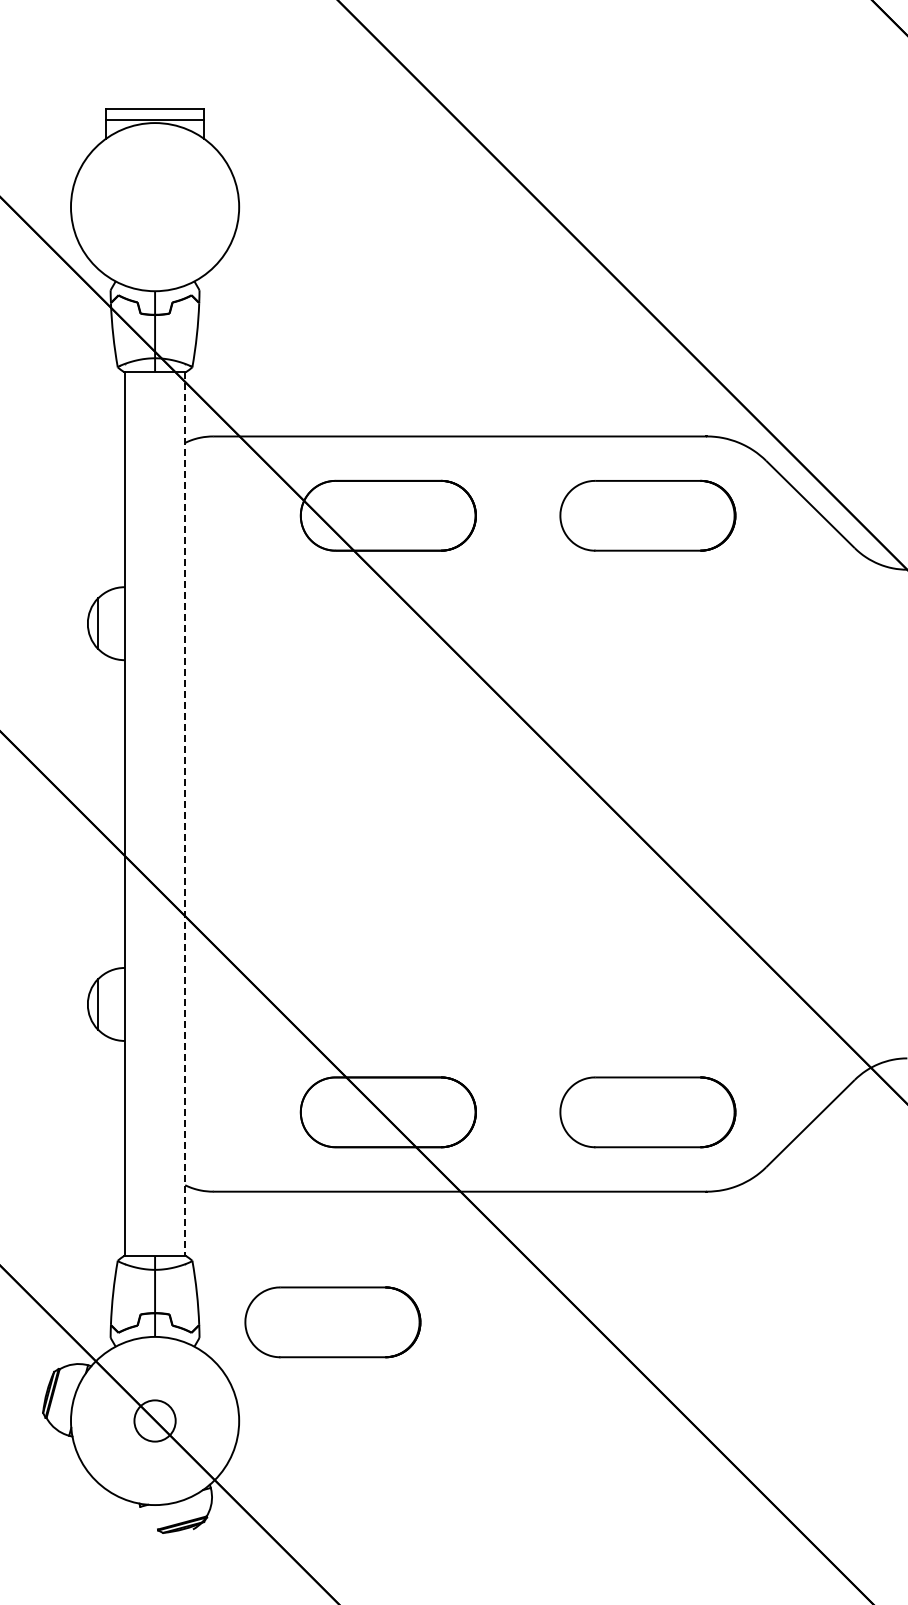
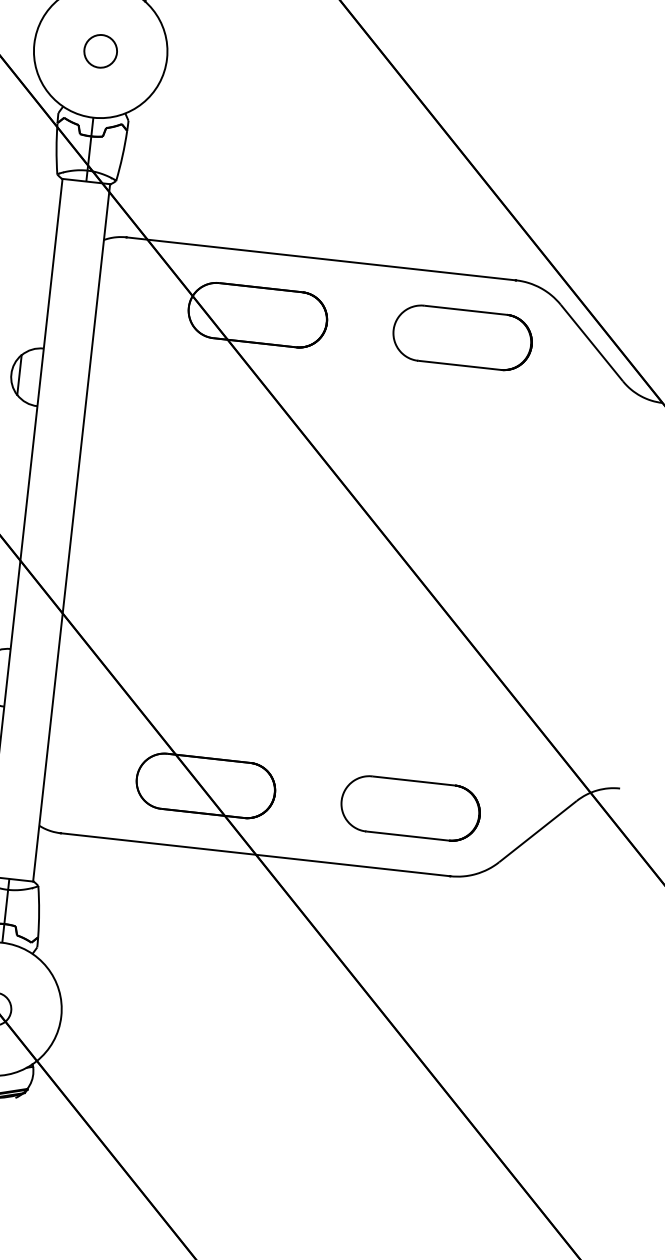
circle: (154, 206) -> (100, 50), added
line: (185, 814) -> (71, 533), dashed -> solid
part: (332, 1322) -> (143, 946), removed

